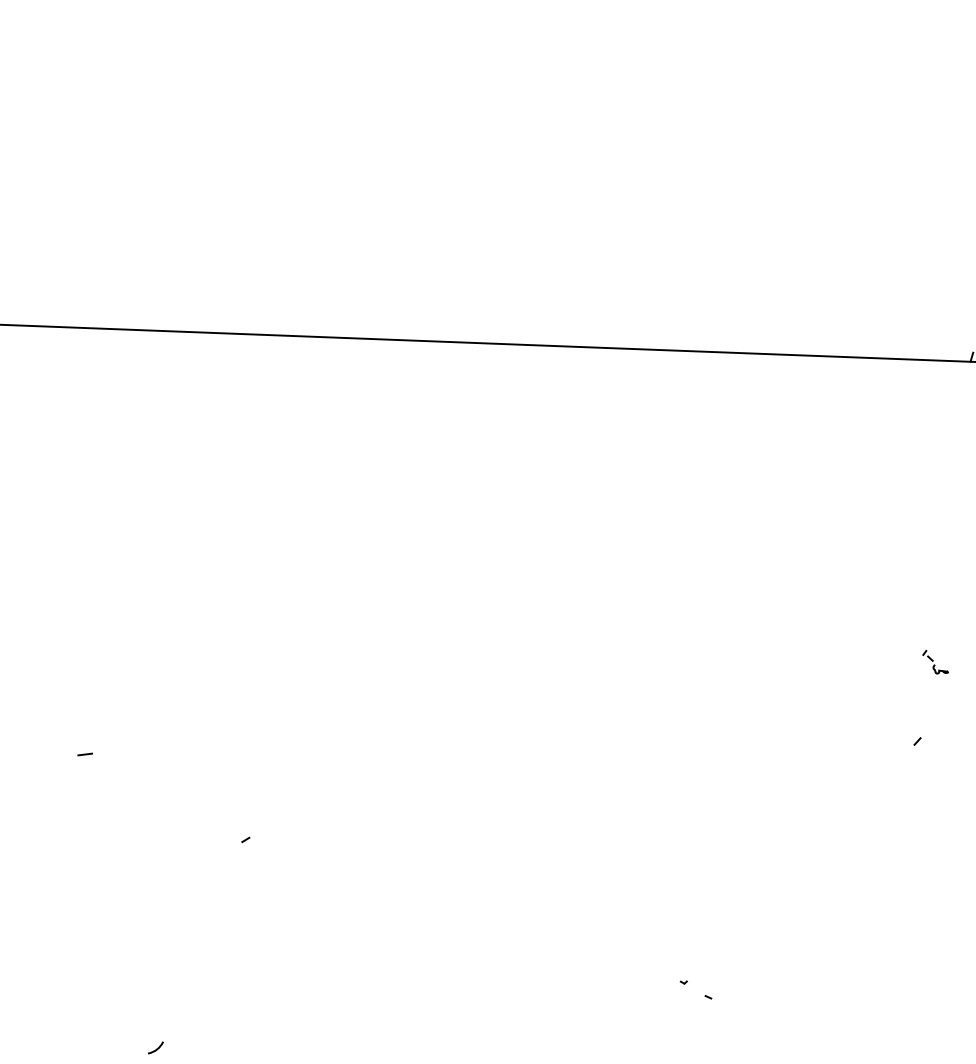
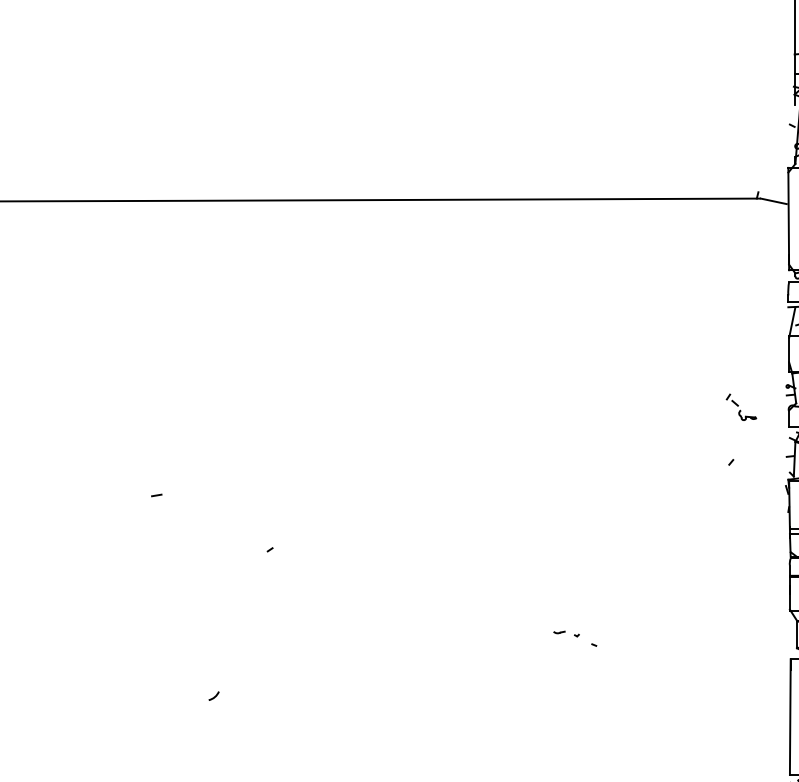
part: (935, 661) -> (741, 406), size x1.67
part: (659, 976) -> (559, 632), added

